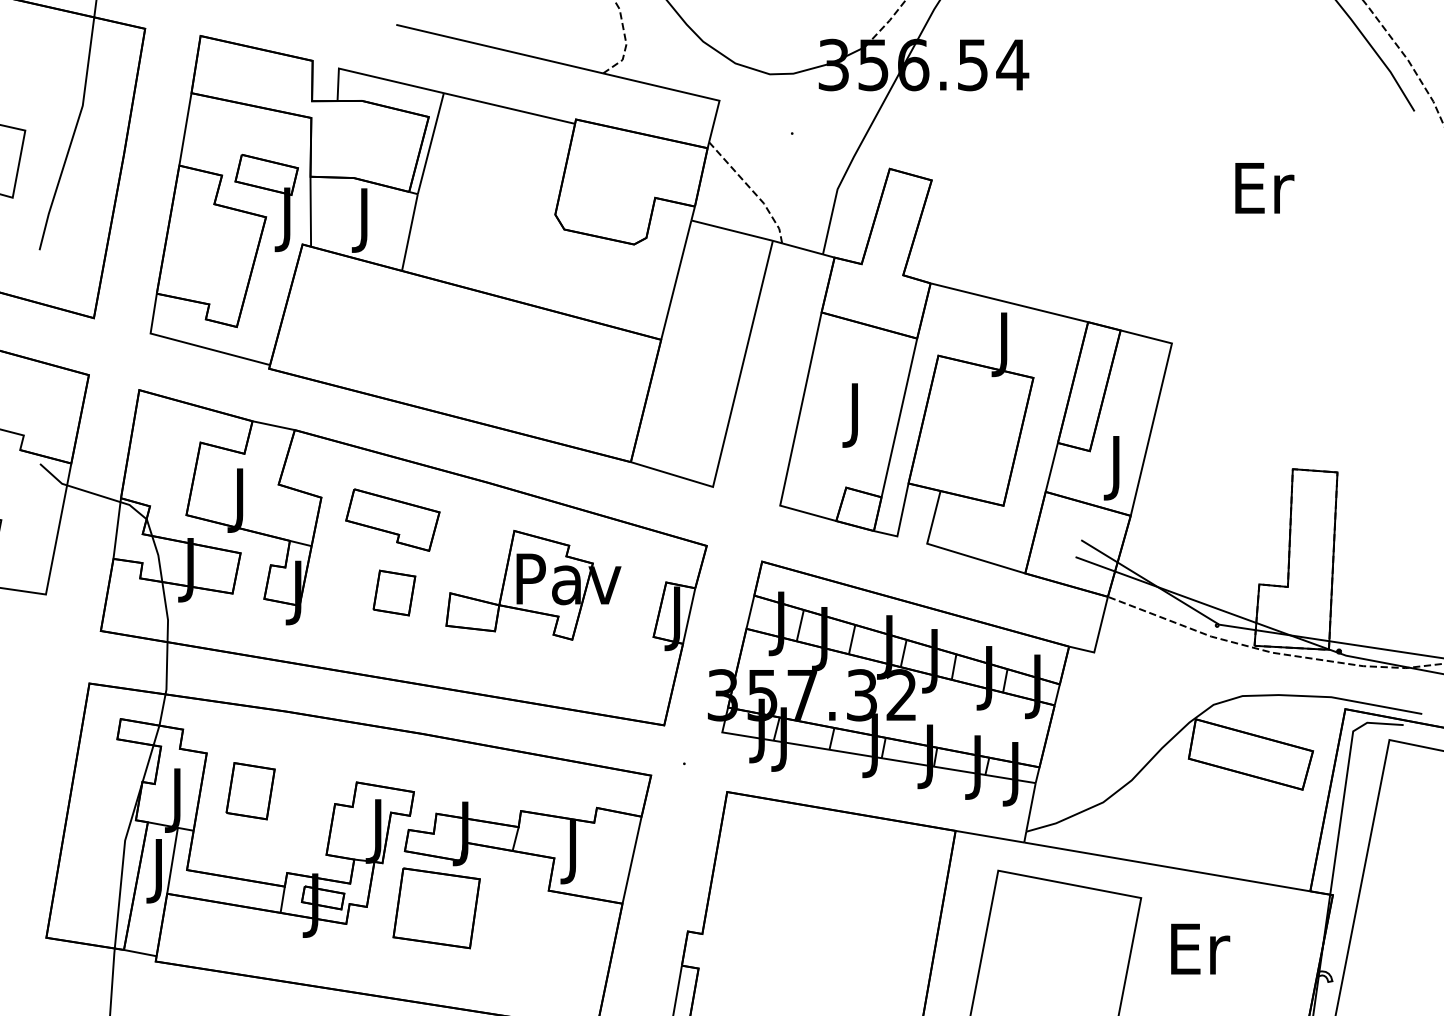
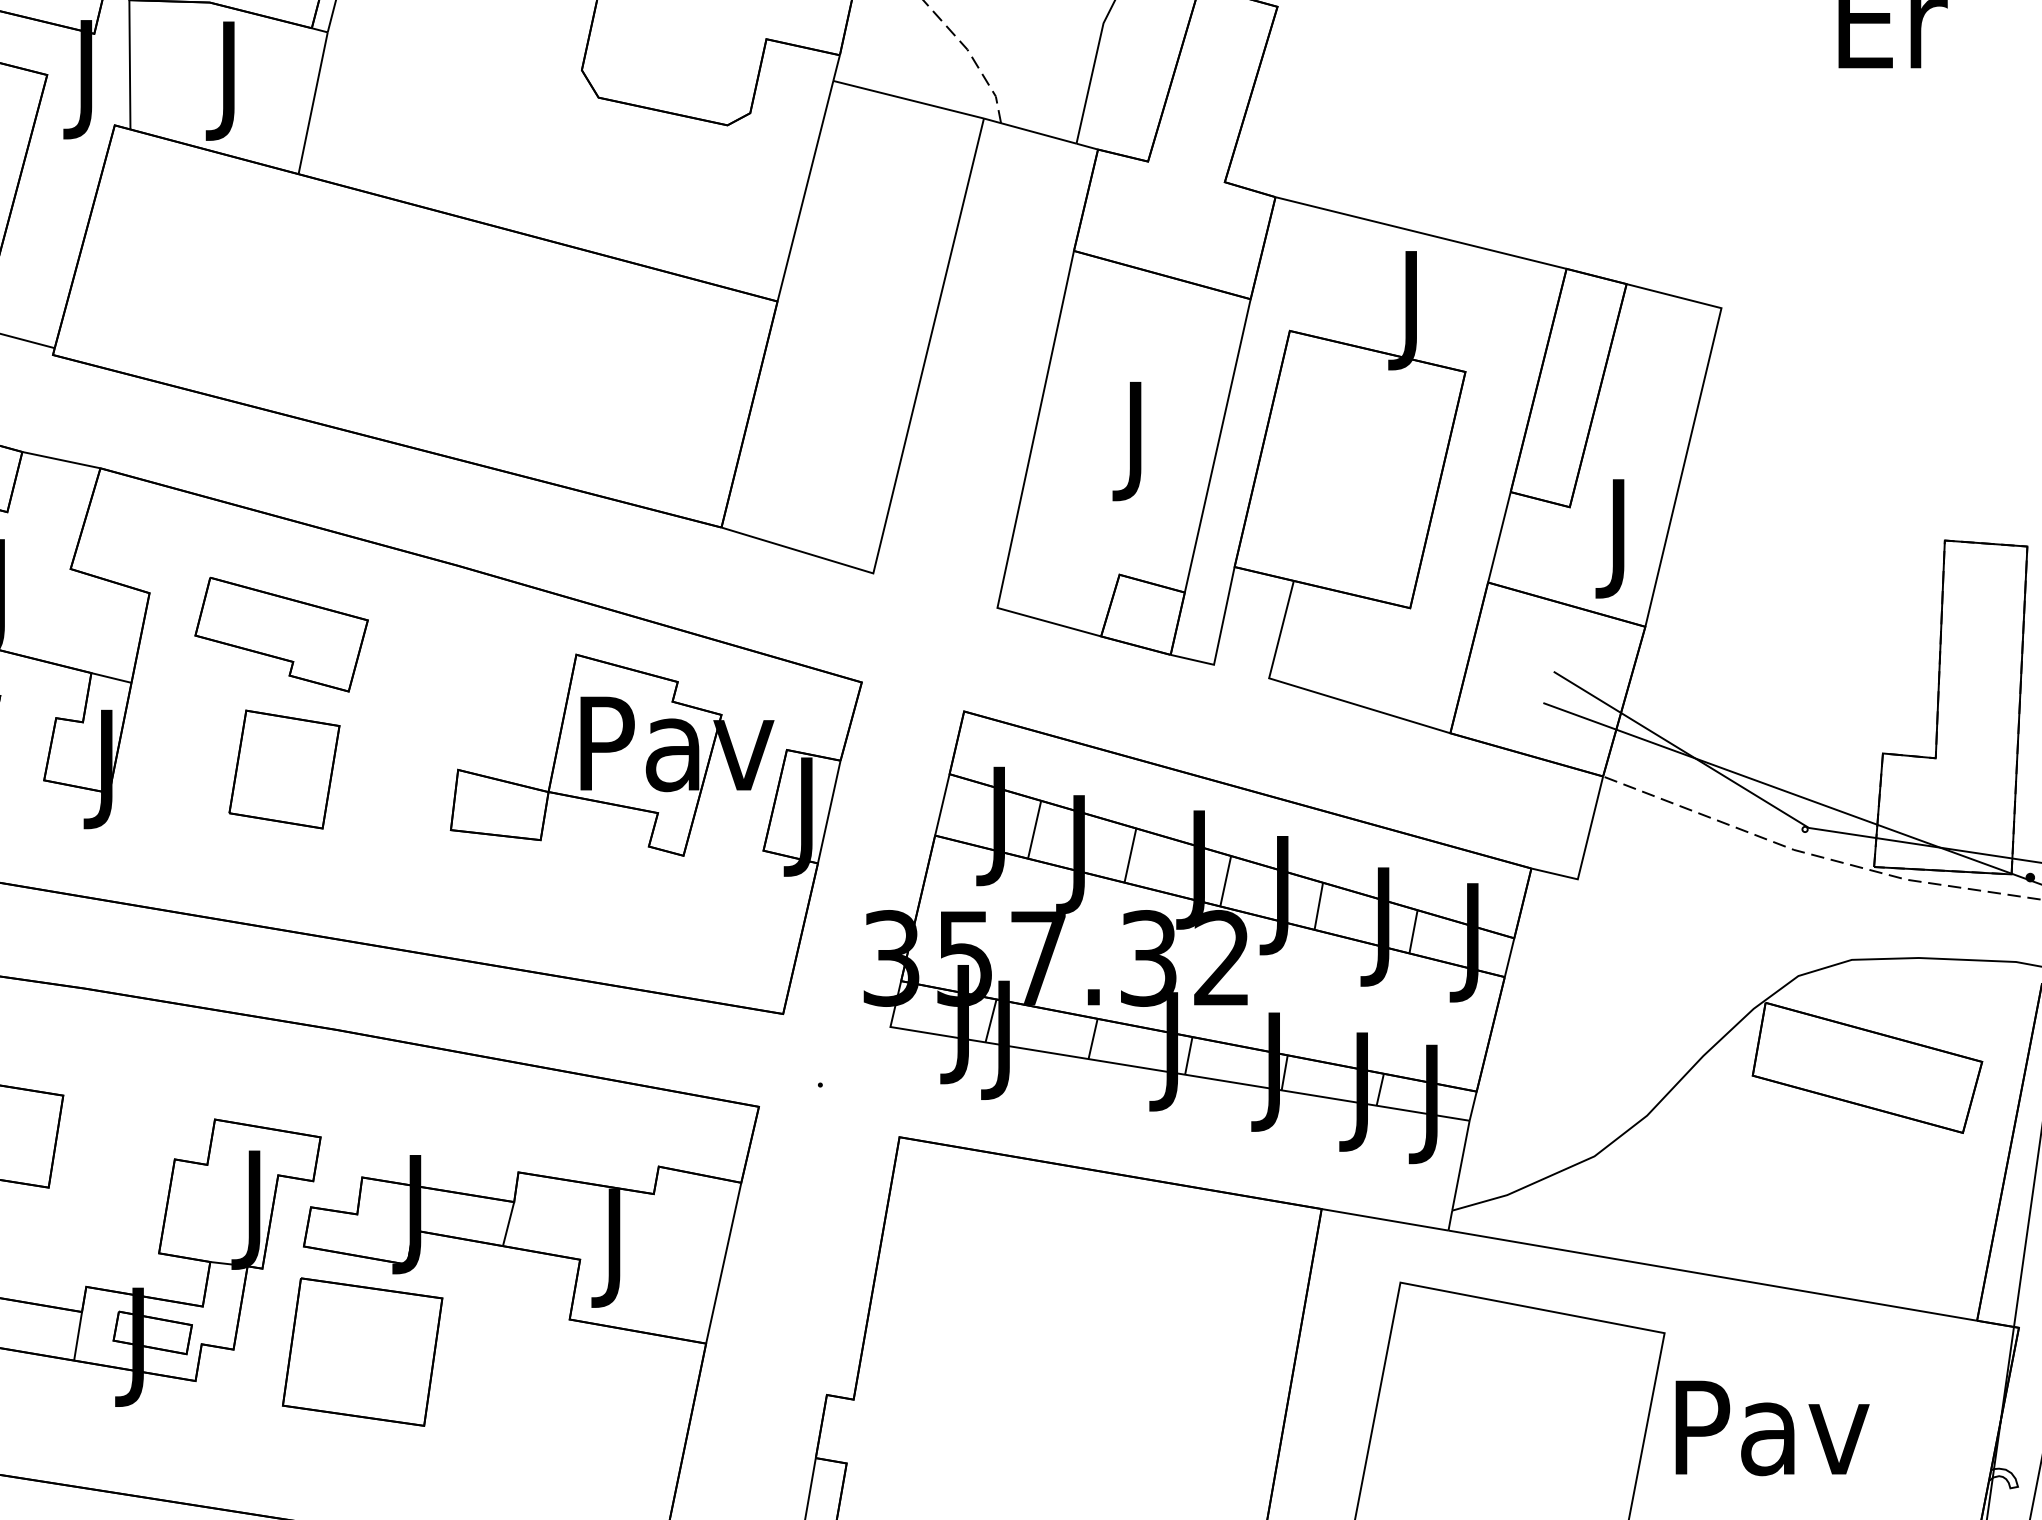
part: (533, 584) -> (611, 753), moved
part: (394, 592) -> (284, 768), size x1.43
text: (1199, 949) -> (1772, 1428), Er -> Pav

